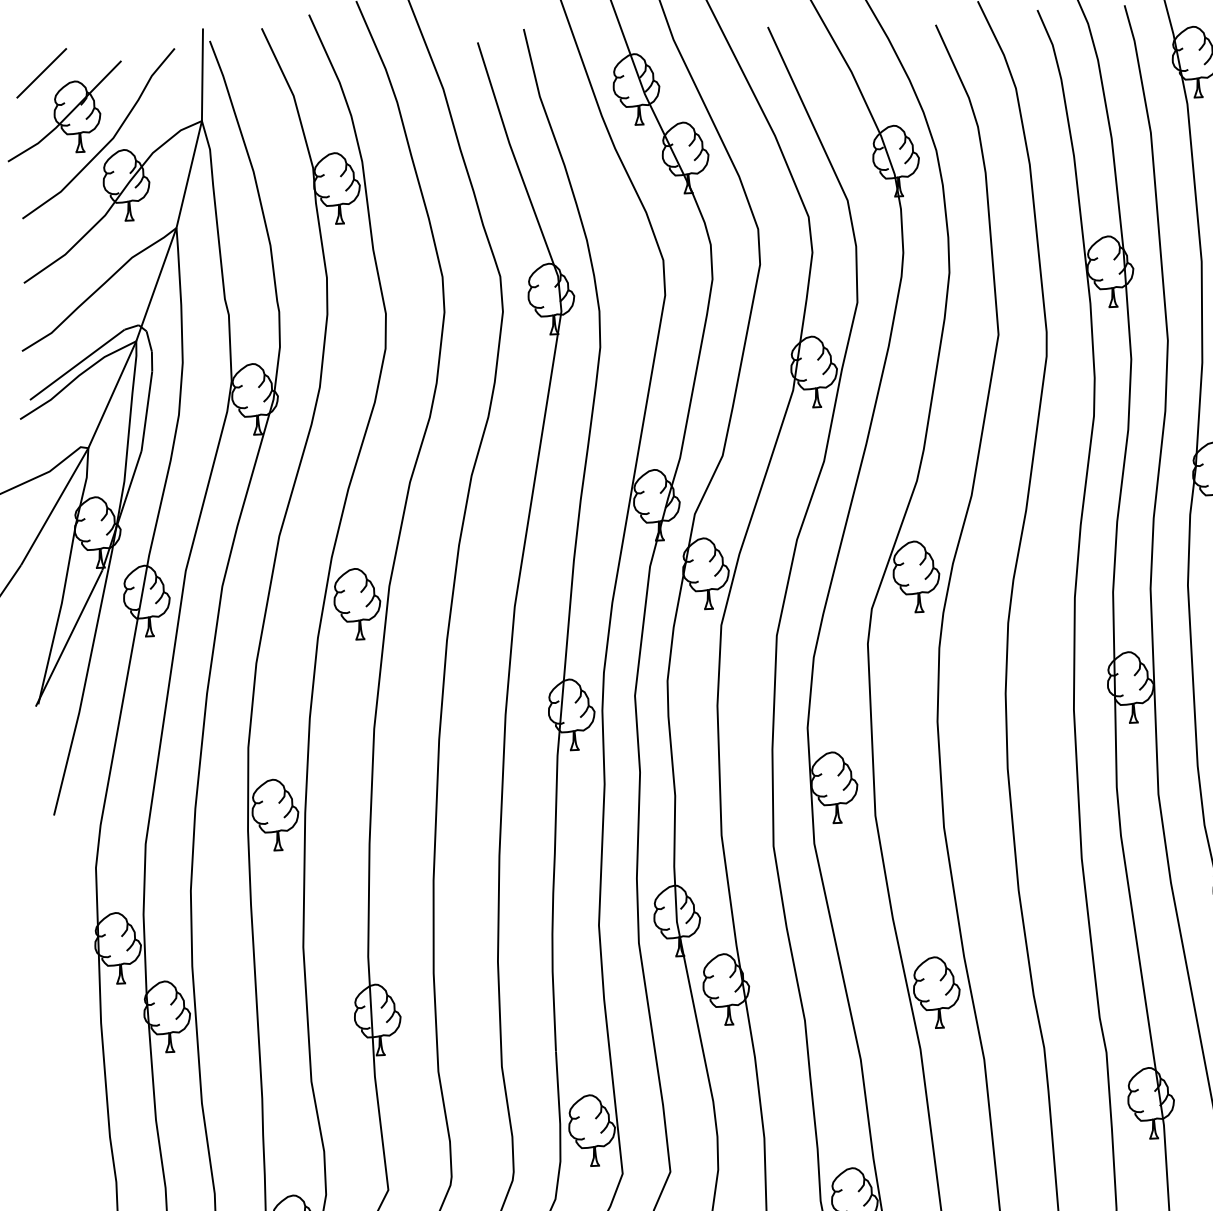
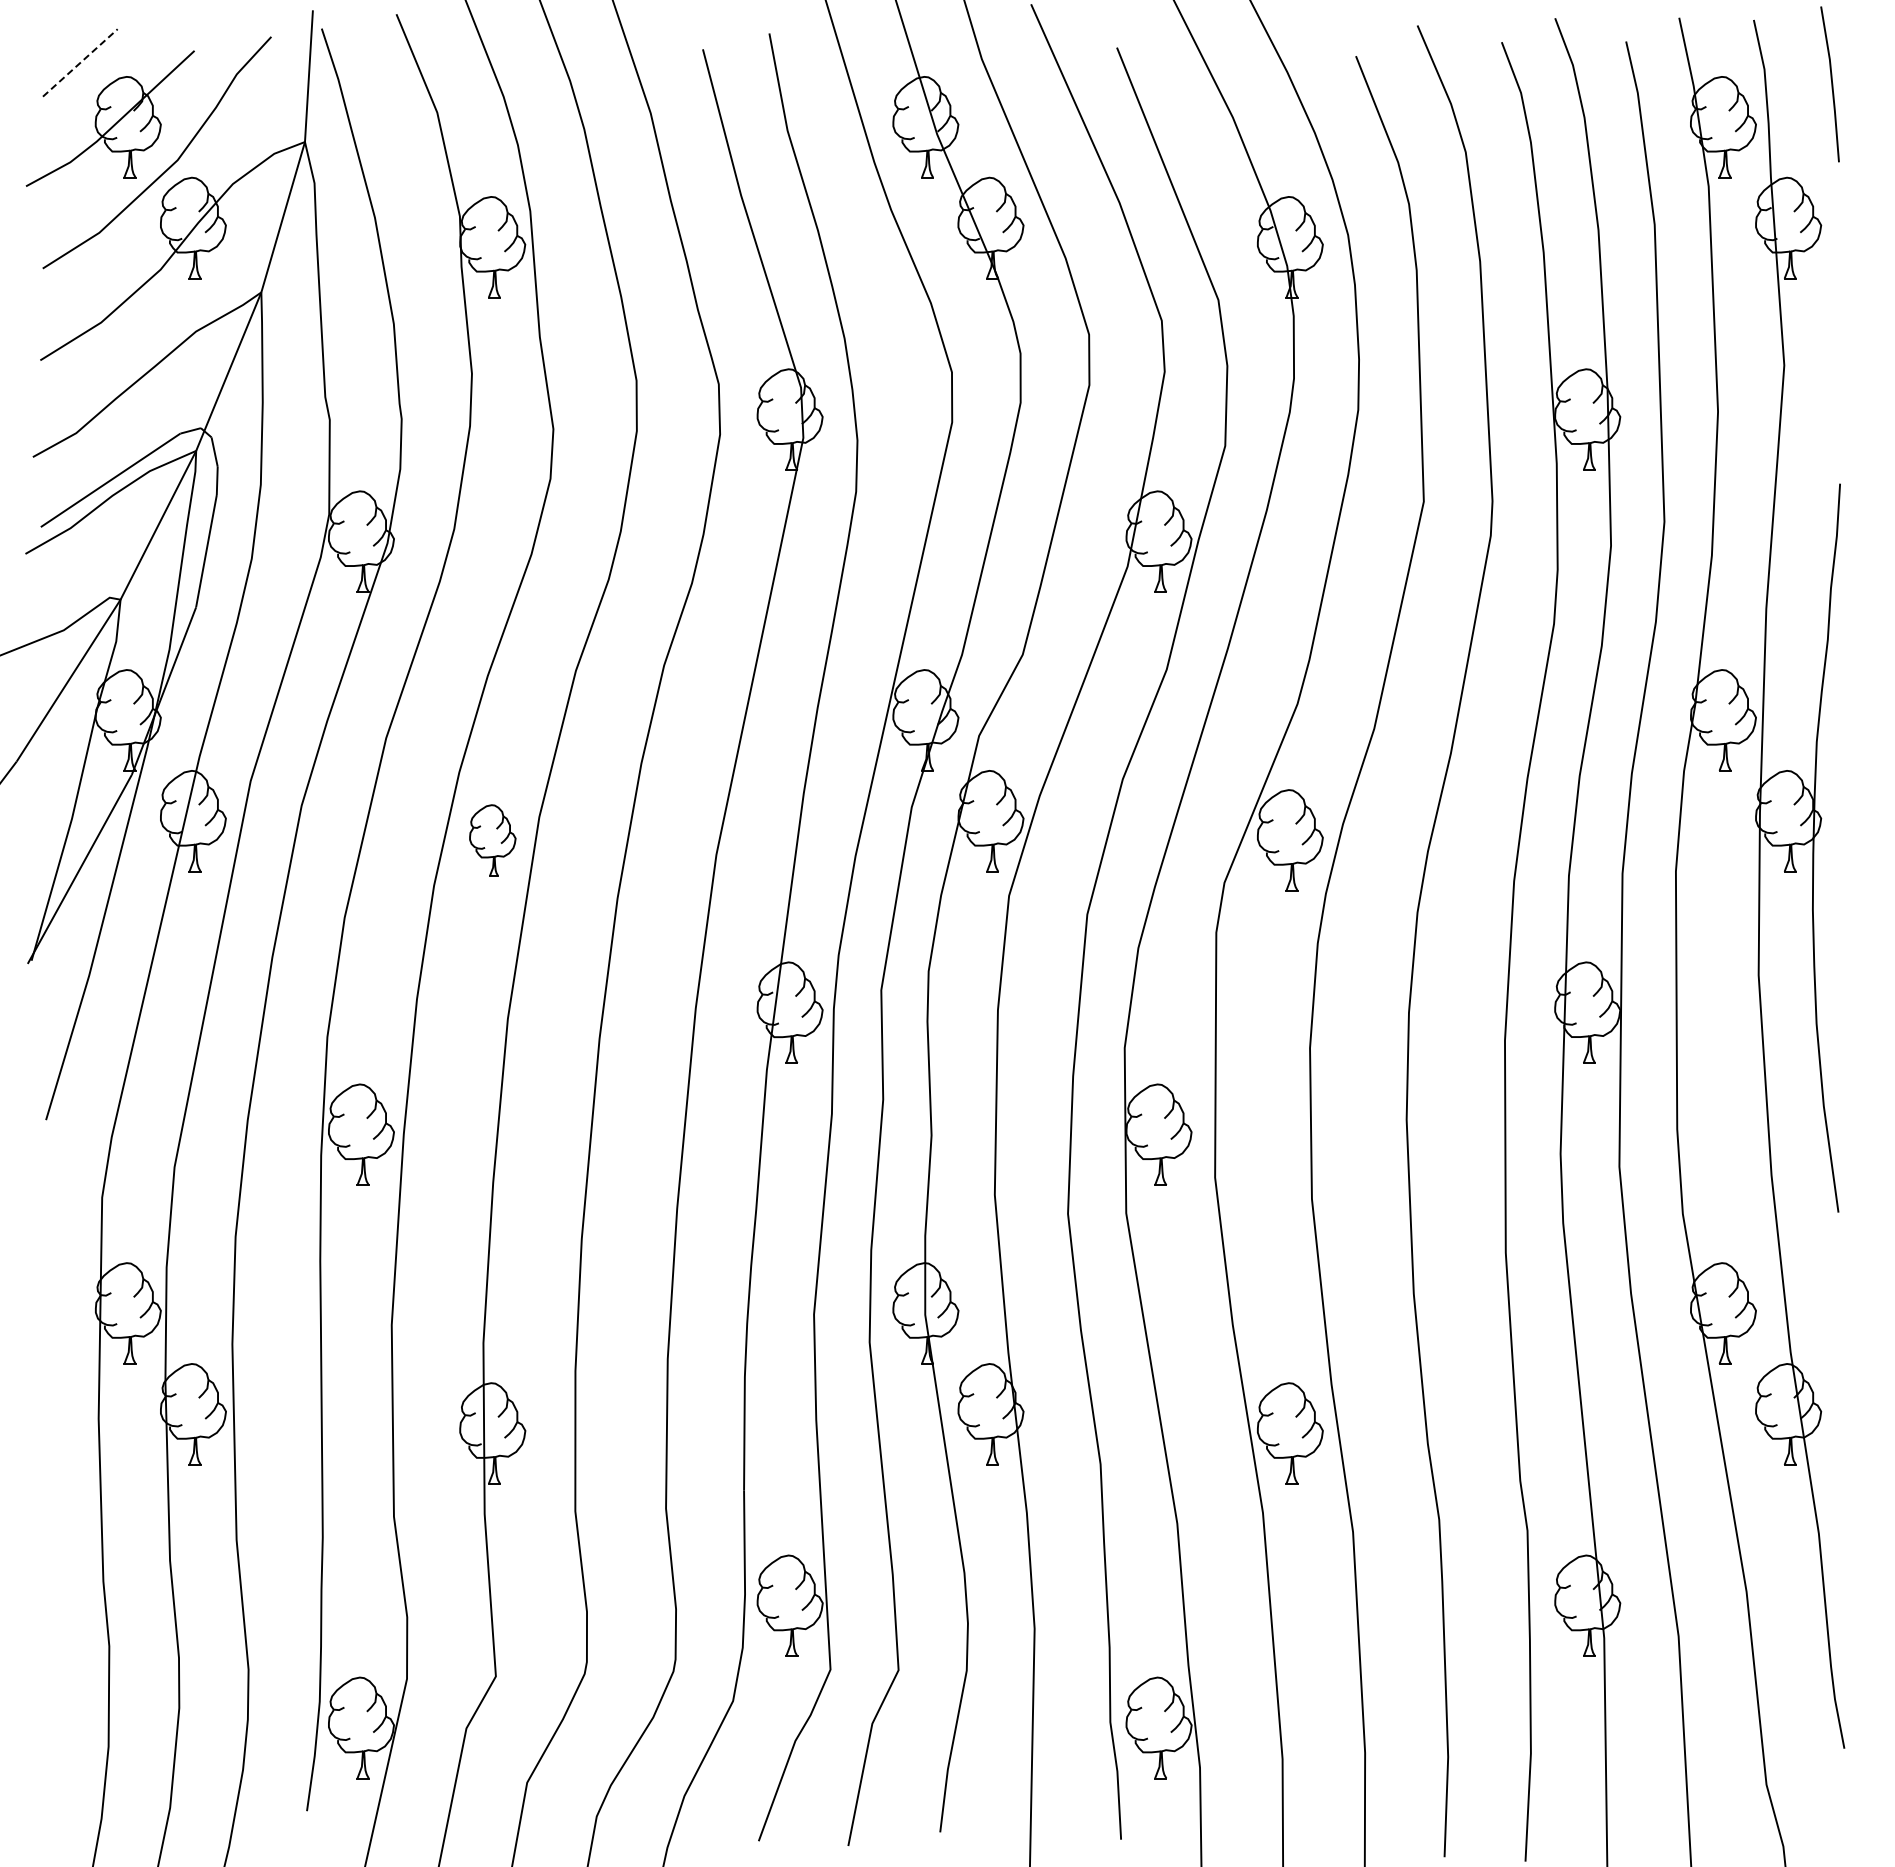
line: (41, 73) -> (80, 62), solid -> dashed
part: (357, 604) -> (492, 840), size x0.7

